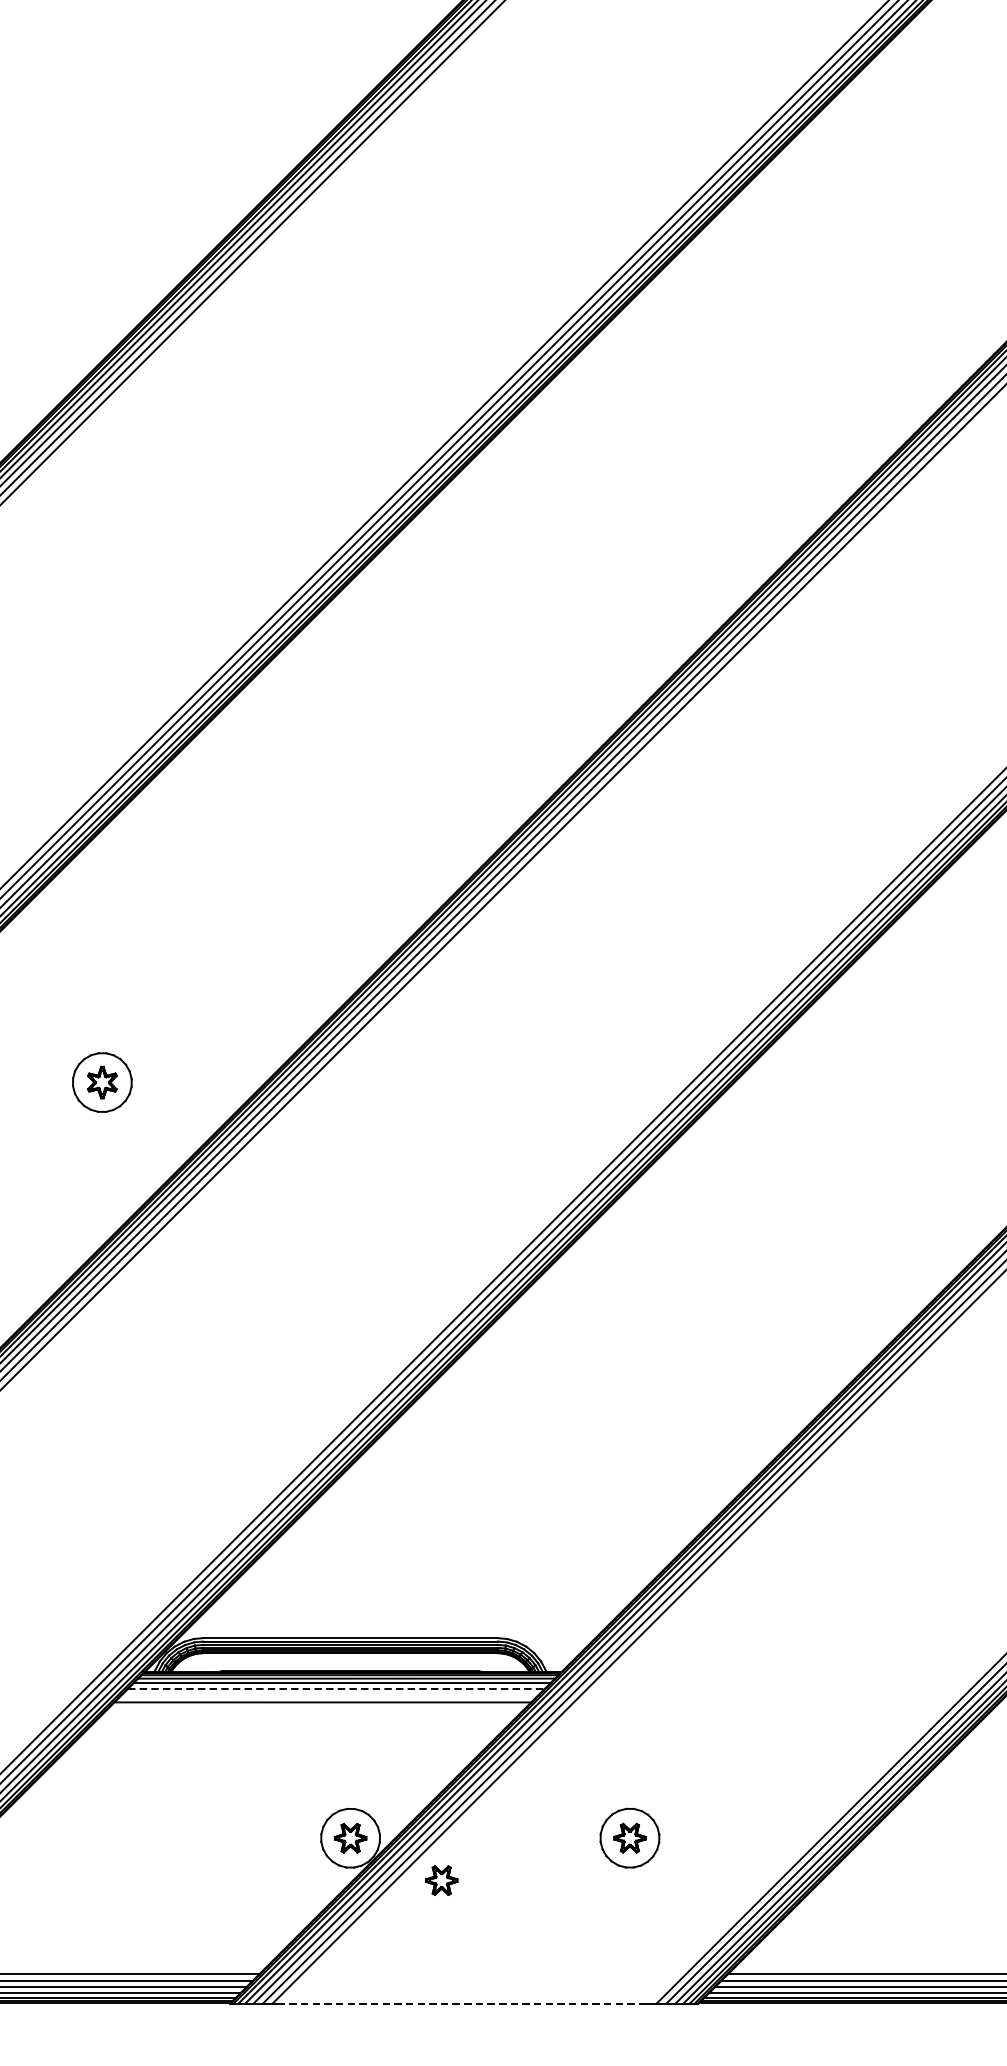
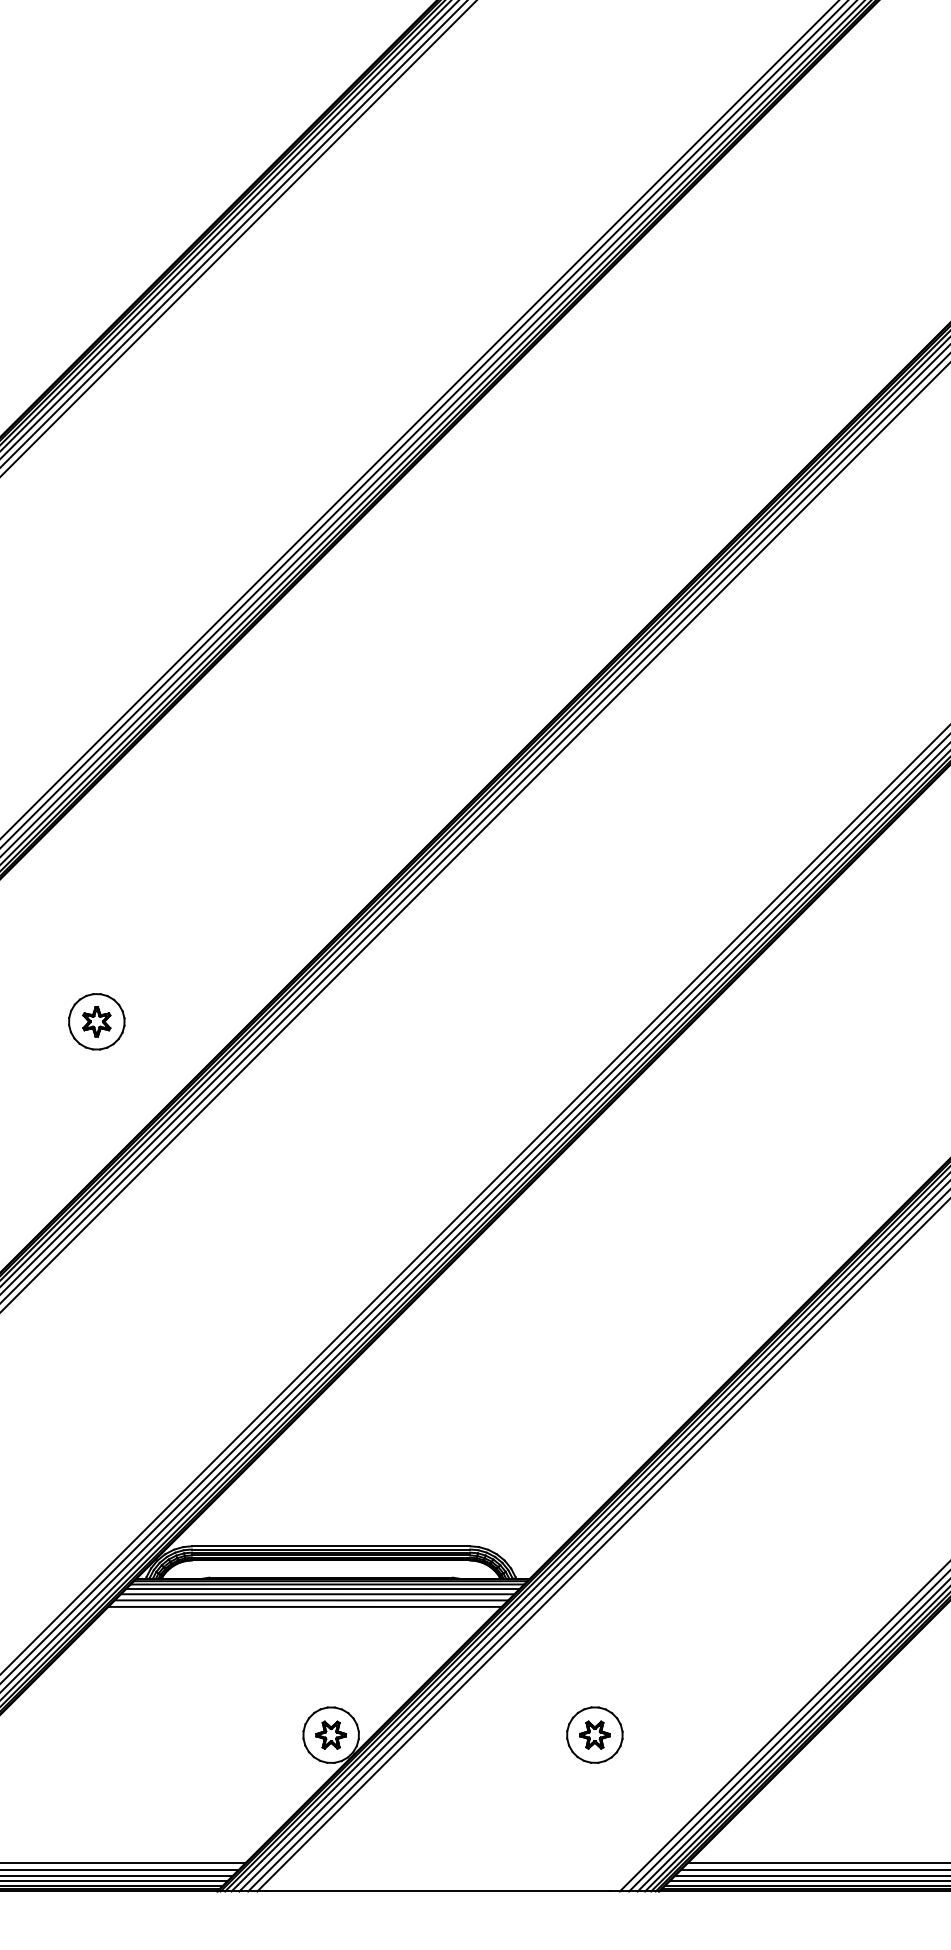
line: (336, 1689) -> (317, 1594), dashed -> solid
line: (329, 1695) -> (311, 1600), added
part: (441, 1879) -> (416, 1774), removed
line: (463, 2003) -> (437, 1891), dashed -> solid

